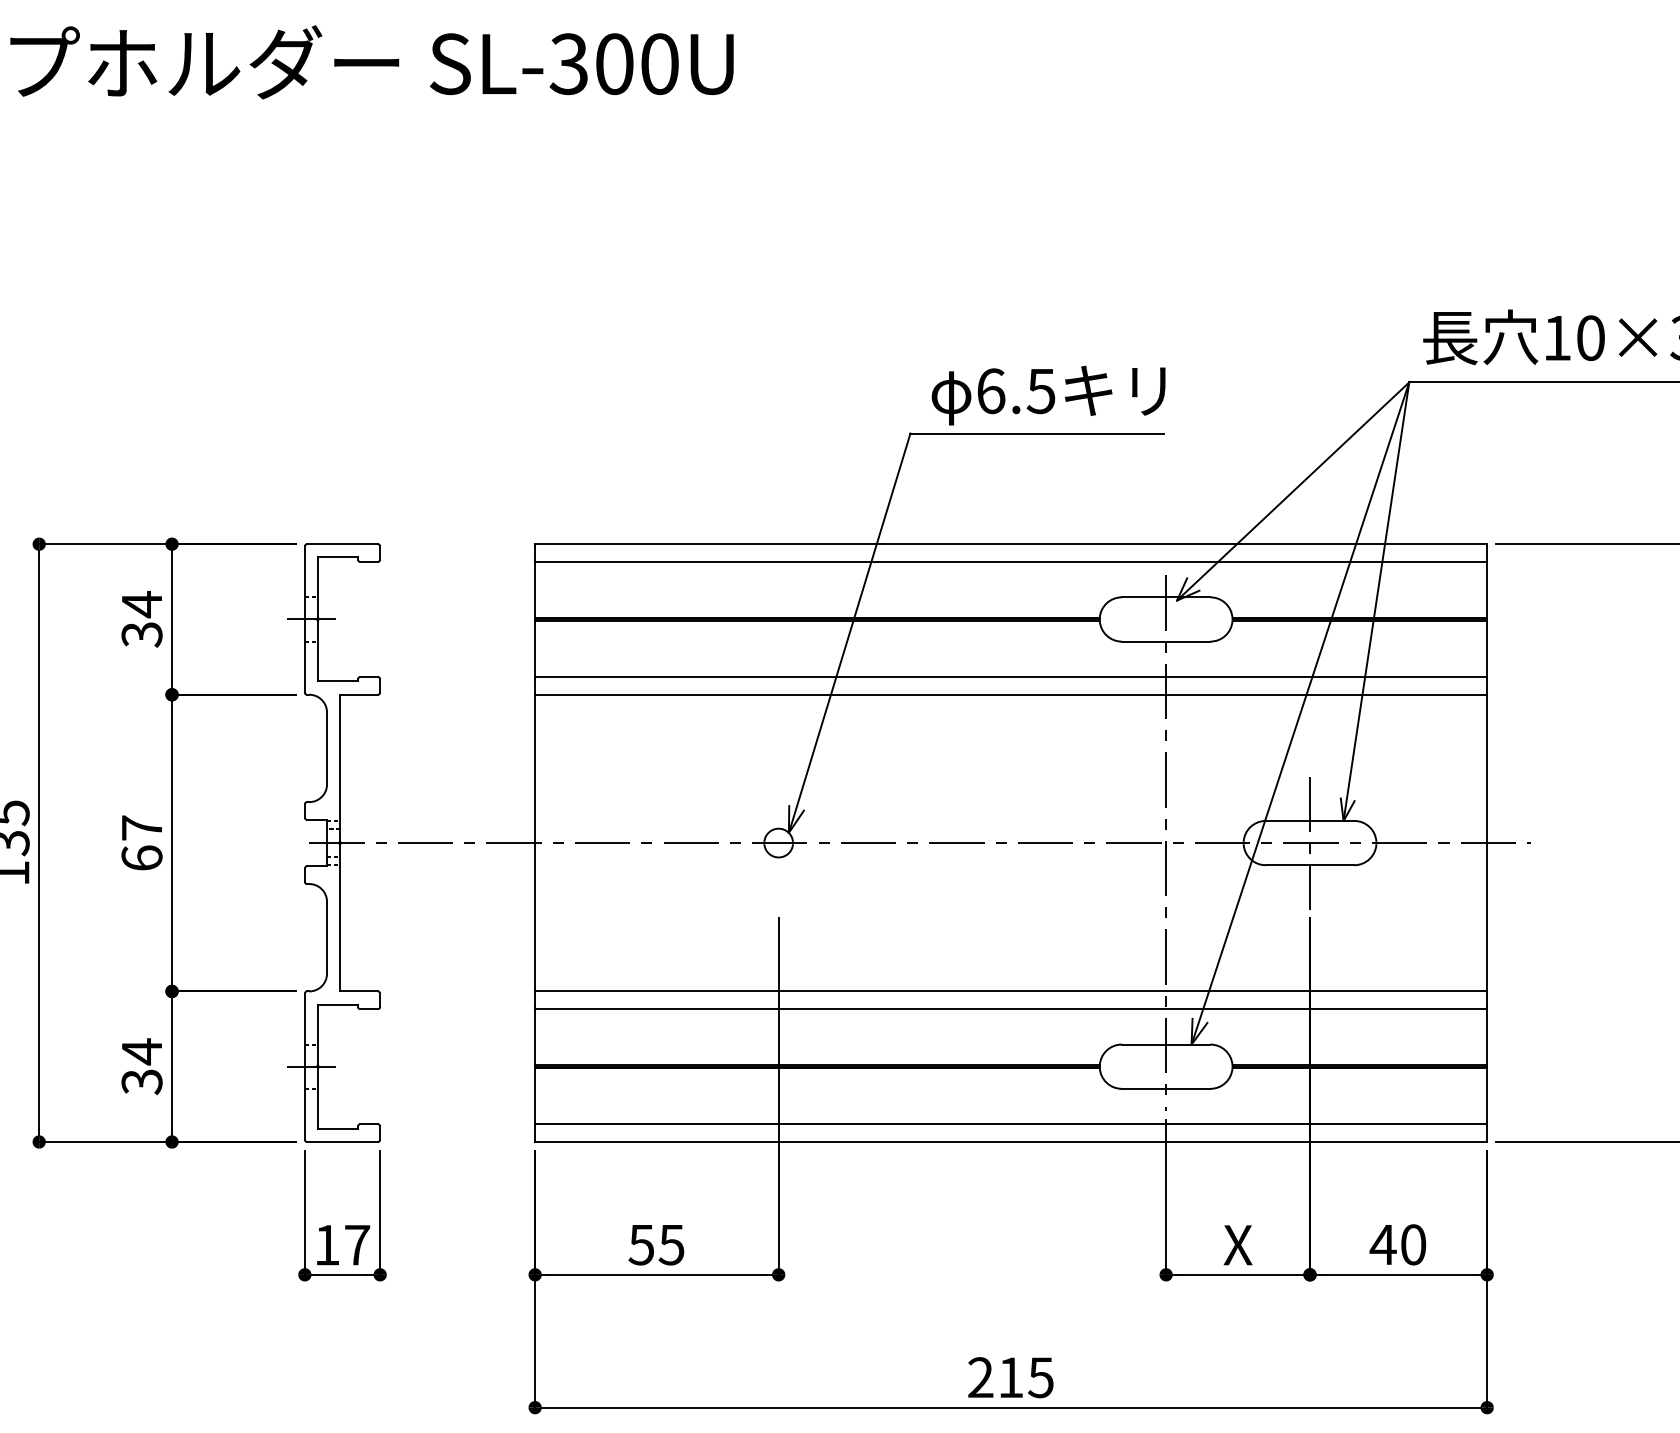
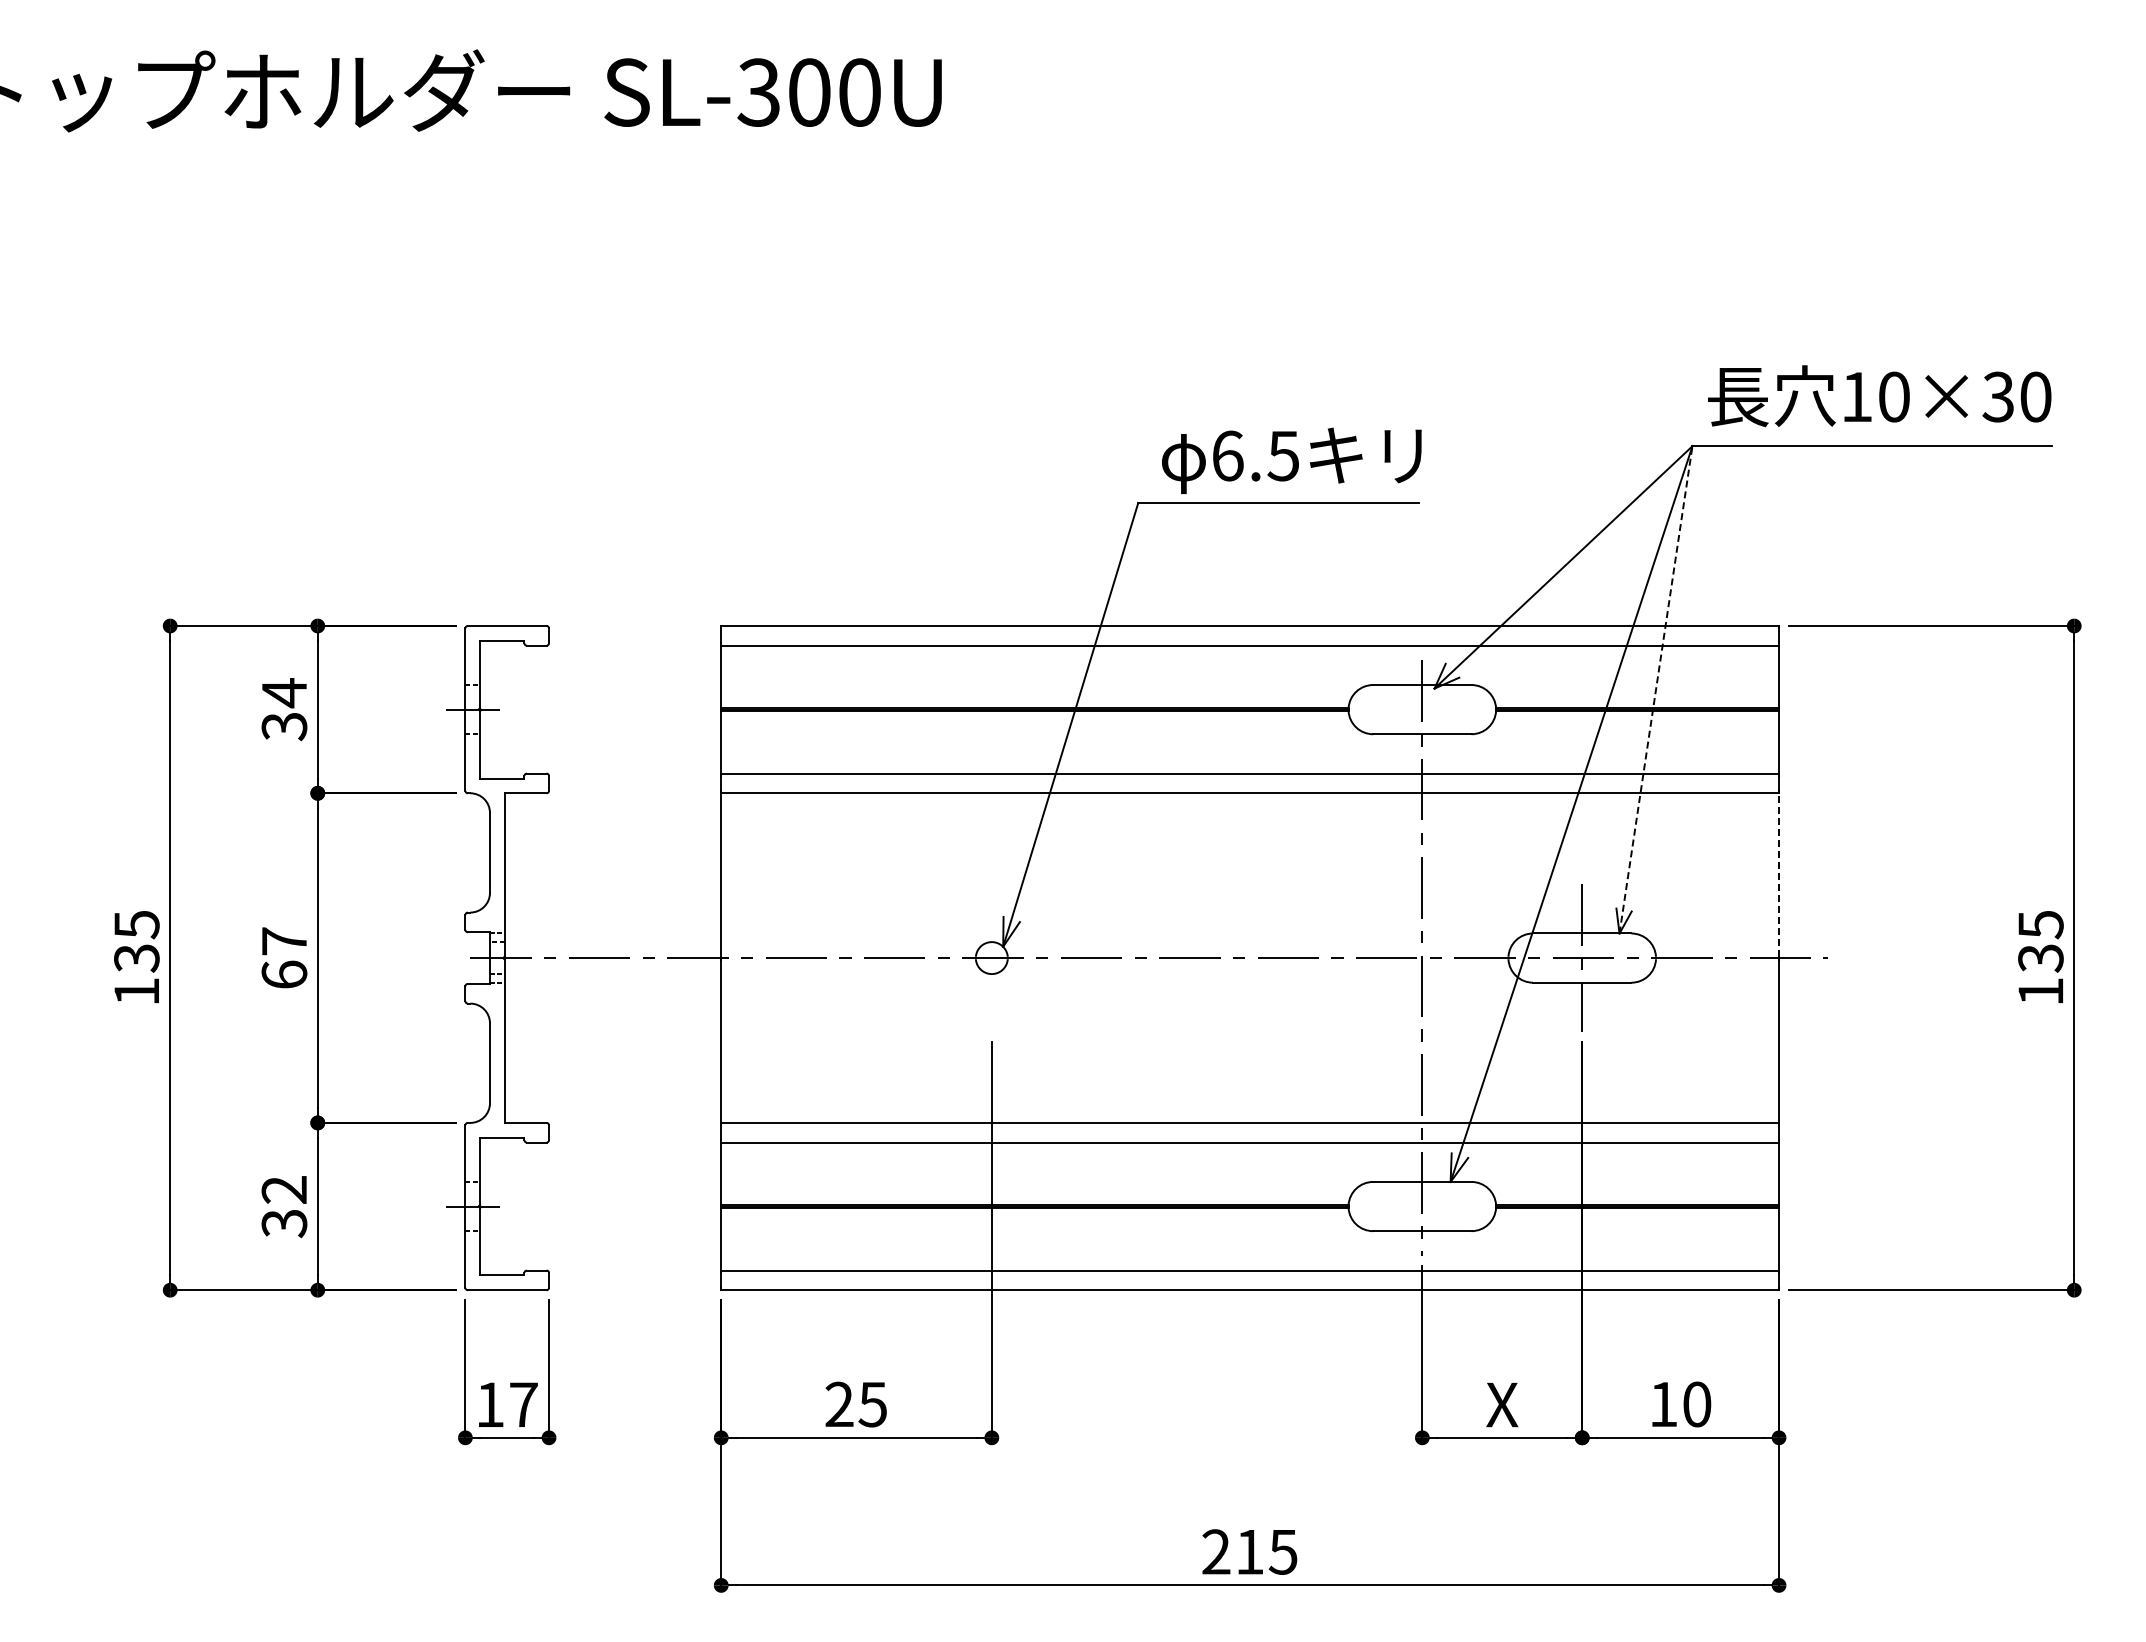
line: (1376, 601) -> (1656, 689), solid -> dashed
line: (1487, 767) -> (1779, 874), solid -> dashed
text: (141, 1052) -> (283, 1190), 34 -> 32
text: (640, 1244) -> (838, 1404), 55 -> 25
text: (1383, 1244) -> (1663, 1404), 40 -> 10

